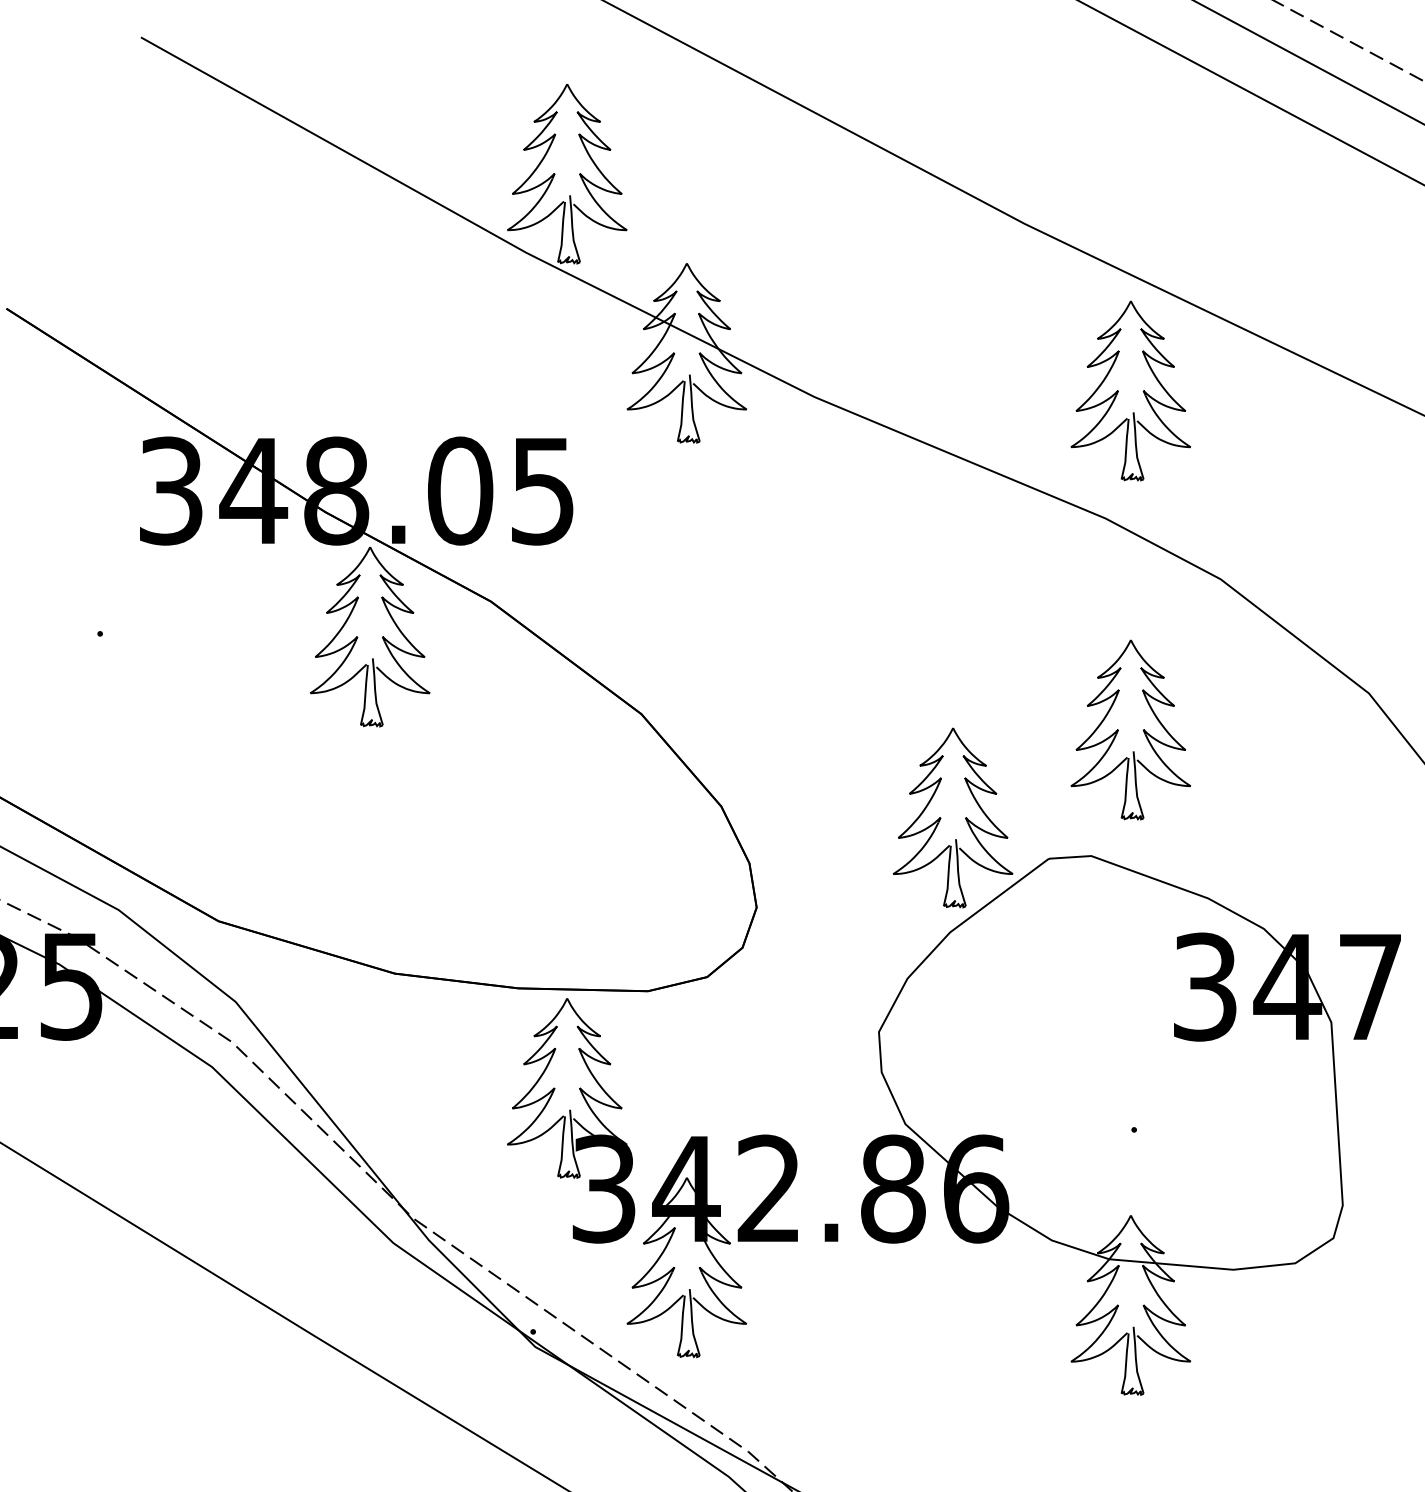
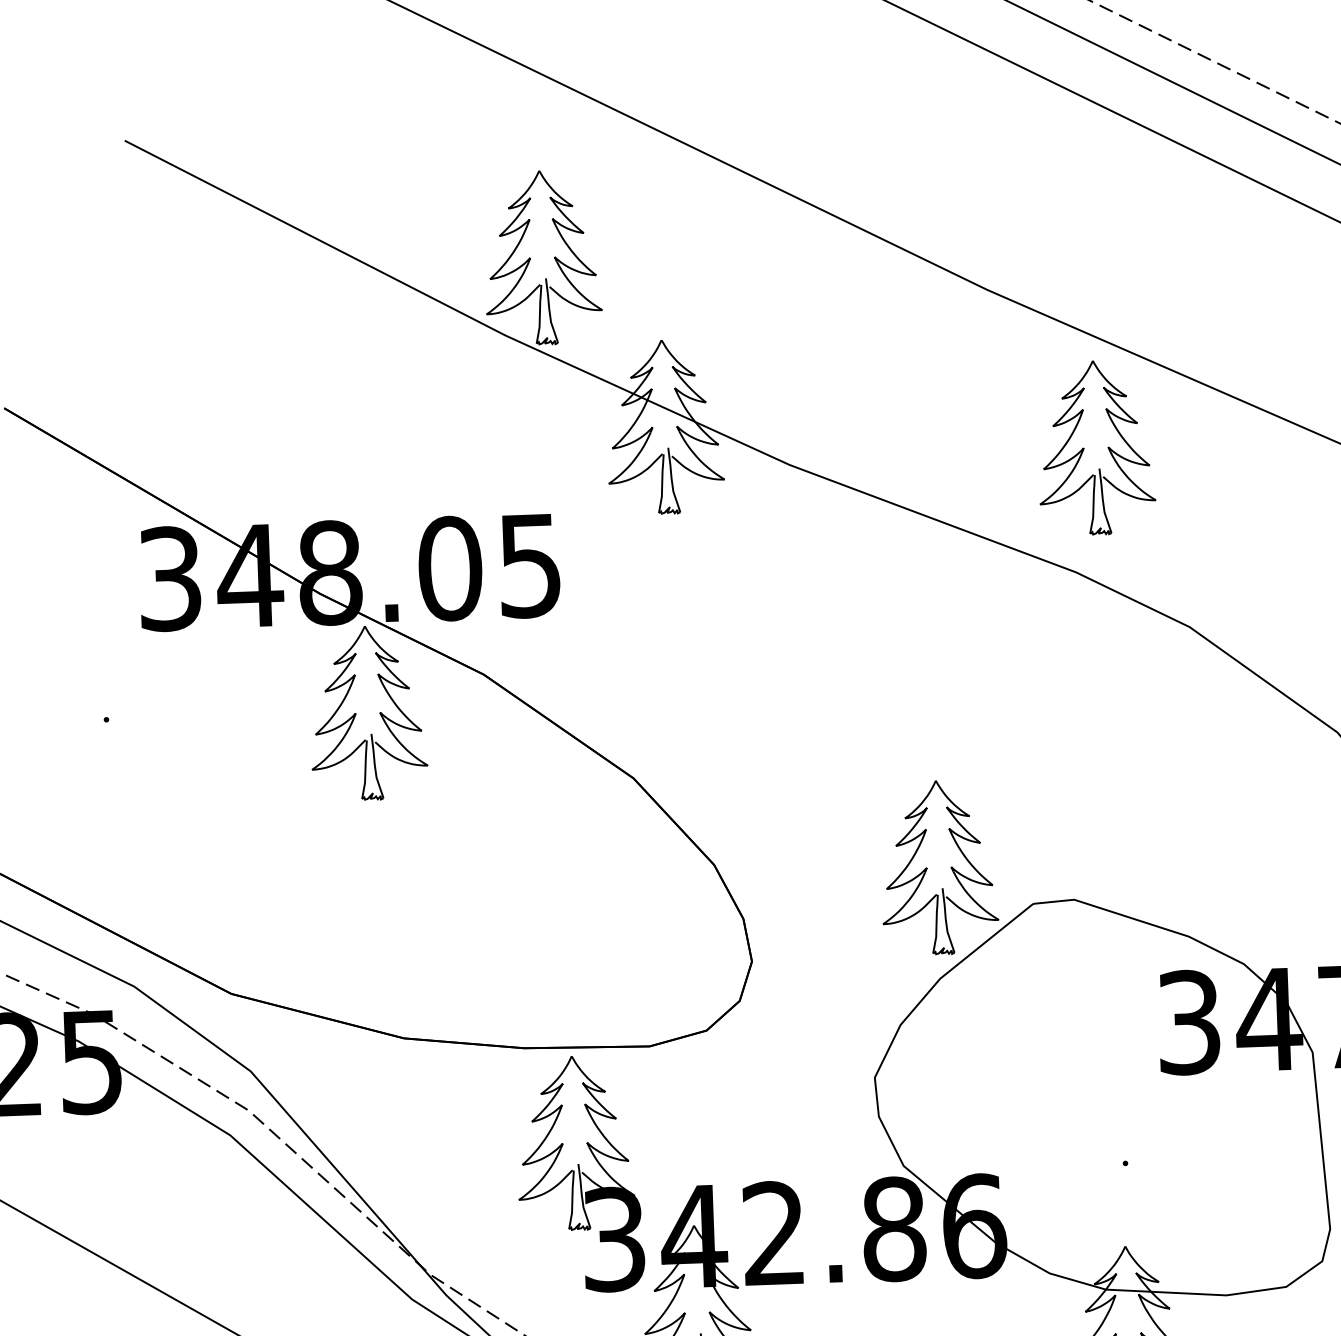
part: (1130, 729) -> (1107, 775), removed

